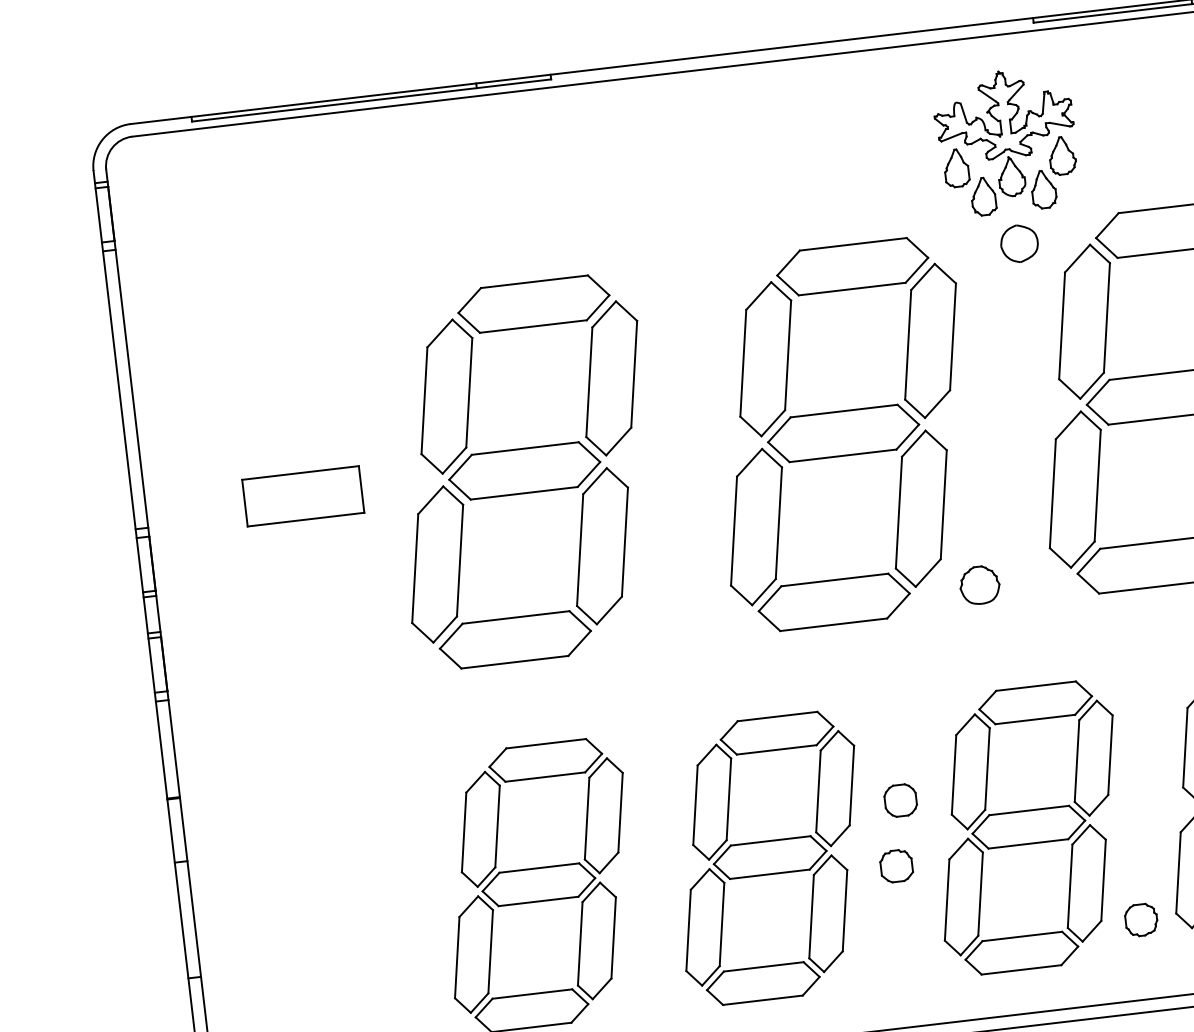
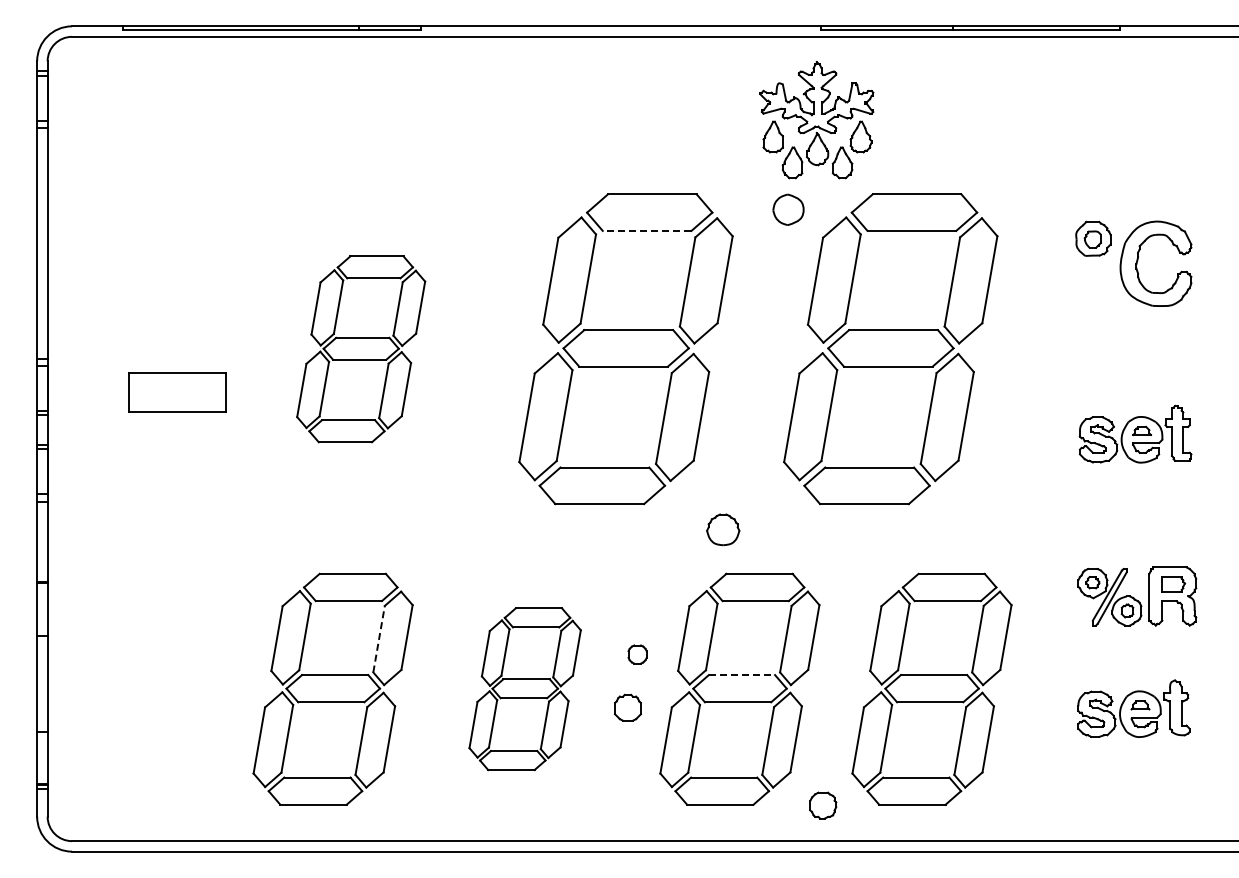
part: (1006, 141) -> (816, 119), moved
line: (851, 288) -> (646, 230), solid -> dashed
part: (523, 472) -> (360, 349), size x0.6
part: (303, 495) -> (177, 392), moved
part: (980, 584) -> (723, 529), moved
part: (900, 800) -> (637, 654), size x0.7
line: (1029, 810) -> (742, 675), solid -> dashed
line: (587, 818) -> (379, 639), solid -> dashed
part: (769, 857) -> (524, 688), size x0.7
part: (1141, 919) -> (823, 805), moved

